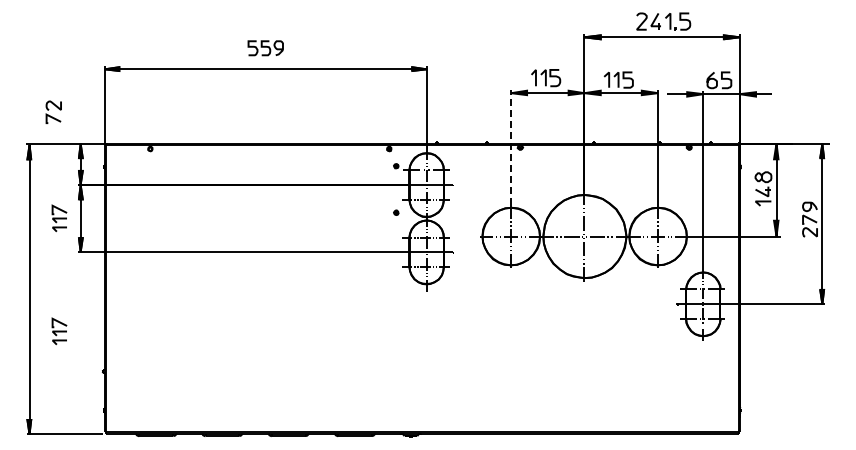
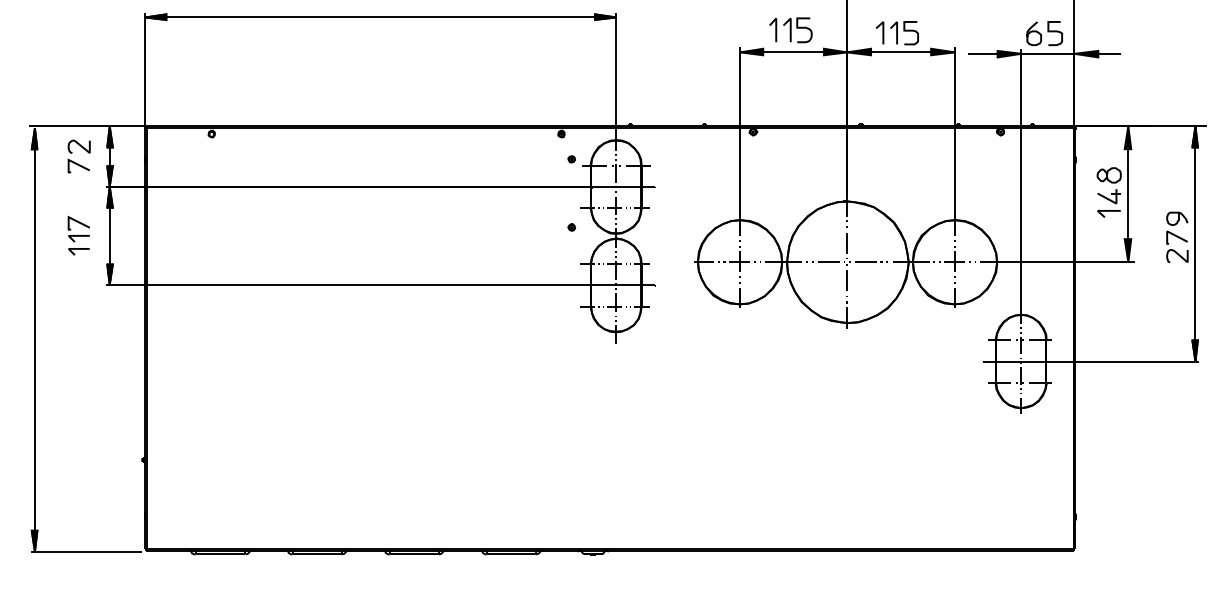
part: (53, 111) -> (78, 155), moved
line: (511, 147) -> (740, 131), dashed -> solid
part: (59, 331) -> (78, 401), removed

